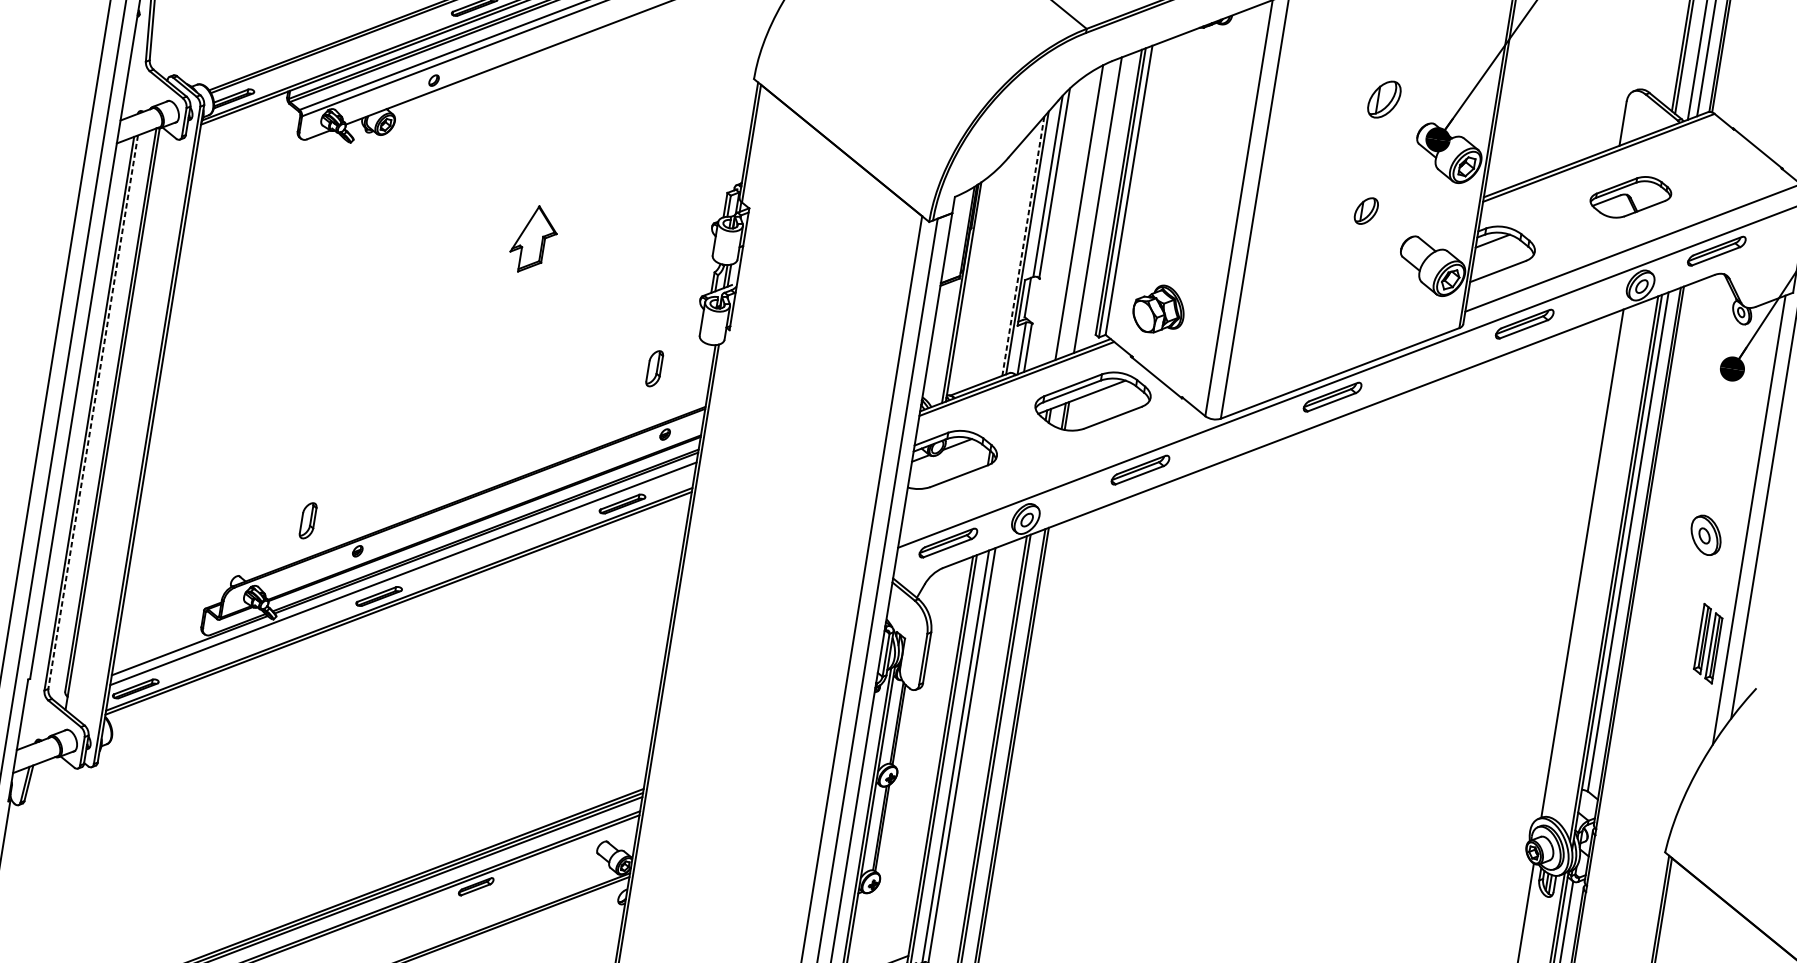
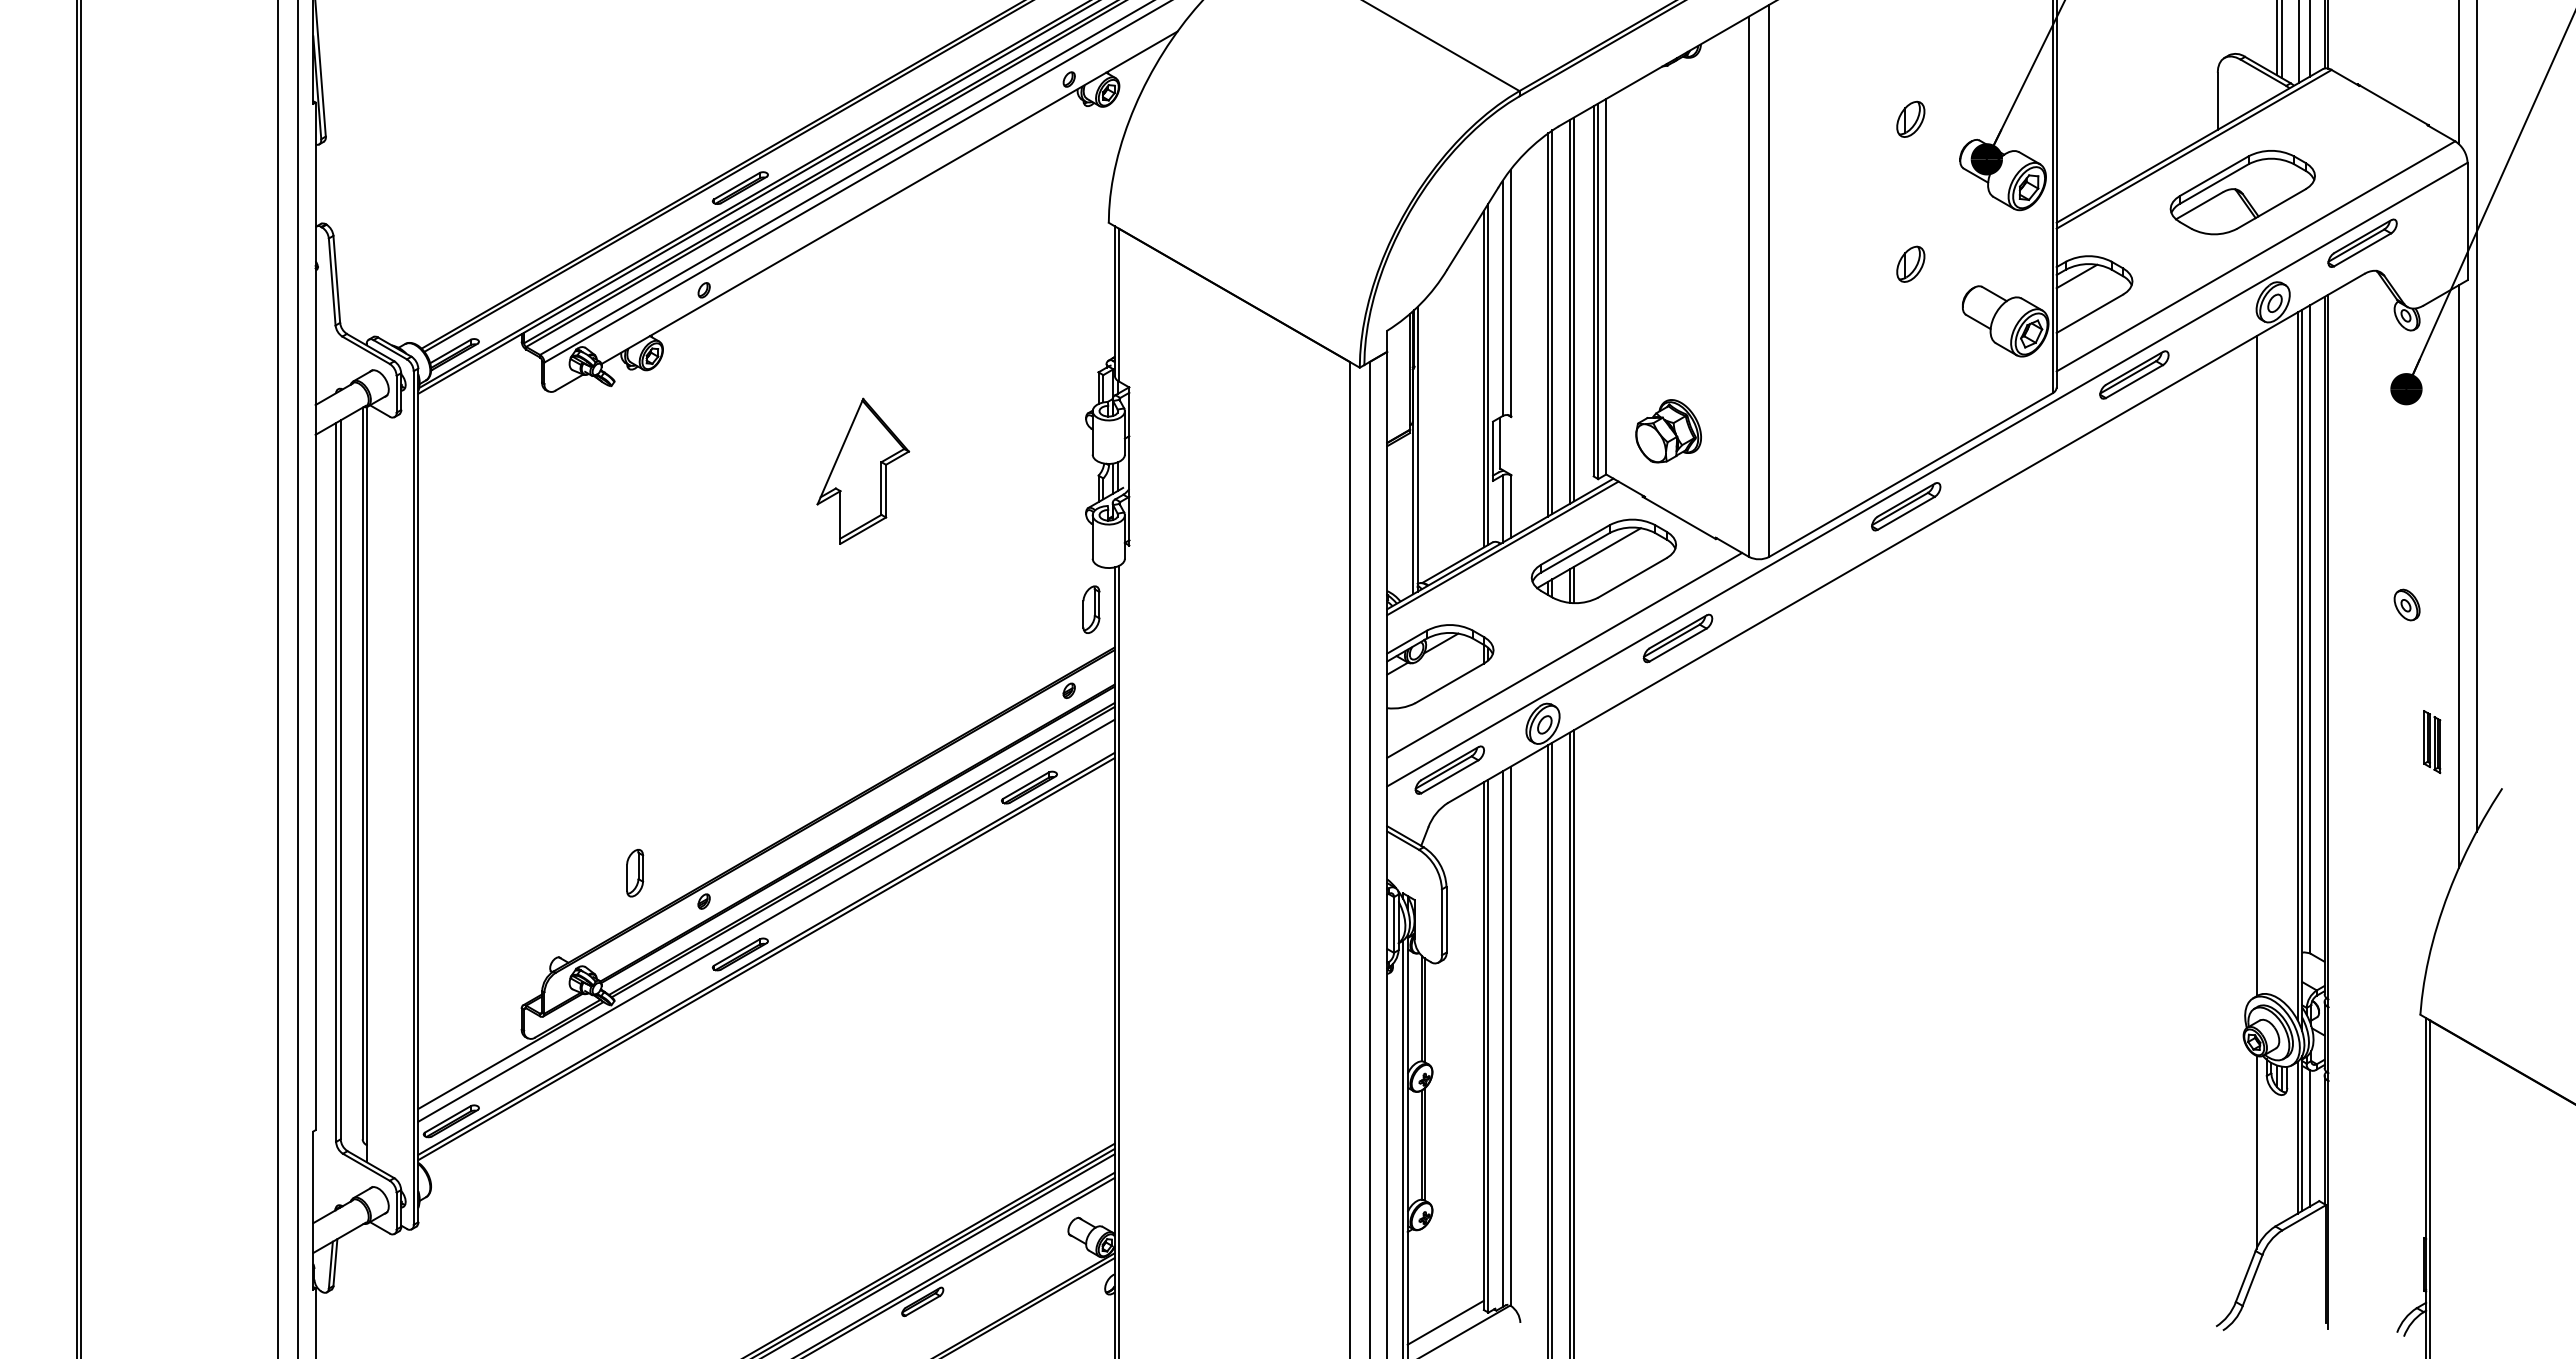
part: (1384, 98) -> (1910, 118), size x0.71
part: (1630, 197) -> (2242, 192), size x1.43
line: (1101, 203) -> (1573, 309), added
line: (1083, 210) -> (1552, 321), added
part: (534, 239) -> (863, 470), size x1.67
line: (1023, 246) -> (1483, 379), dashed -> solid
part: (654, 368) -> (1091, 609), moved
line: (92, 412) -> (340, 780), dashed -> solid
line: (1051, 468) -> (1564, 654), added
part: (1705, 534) -> (2406, 604), size x0.62
part: (1708, 644) -> (2432, 742), size x0.62

